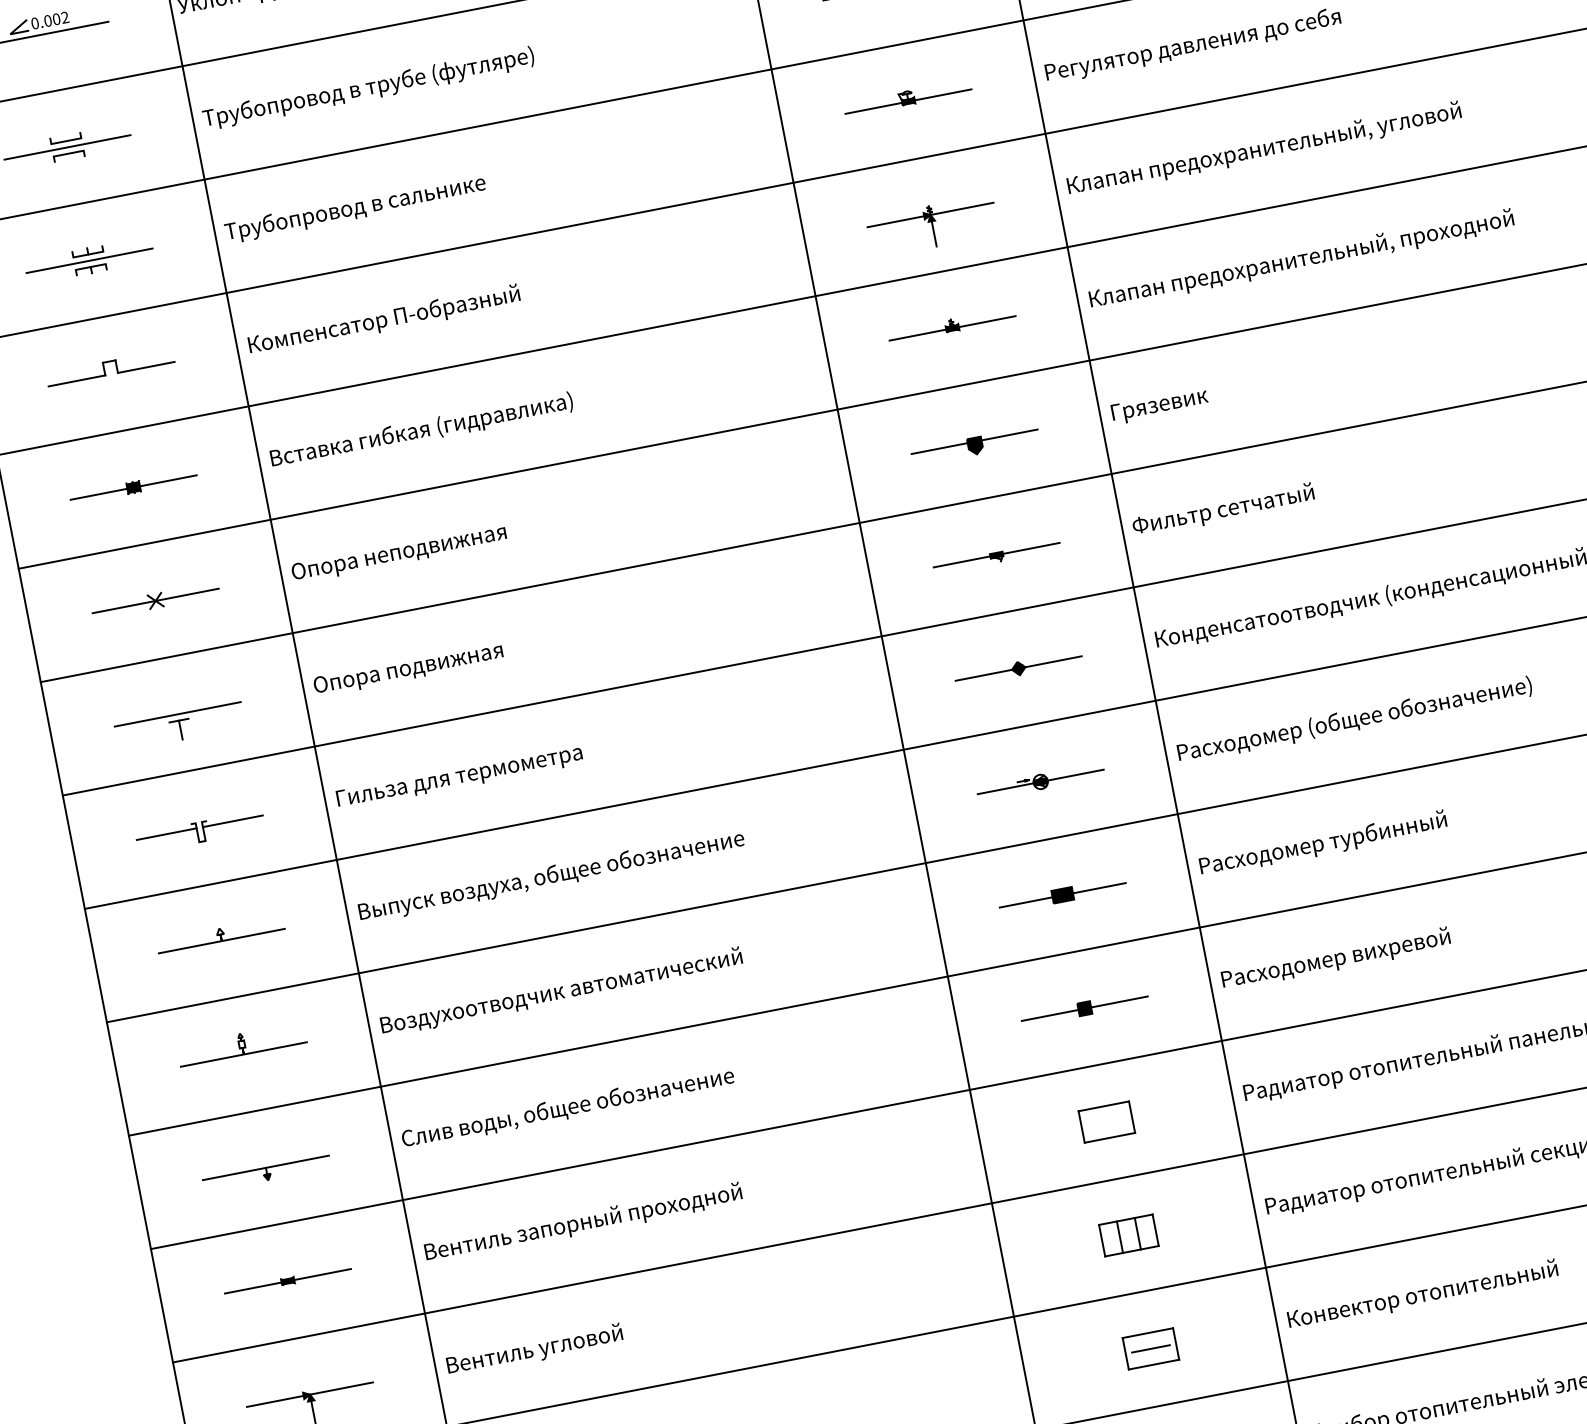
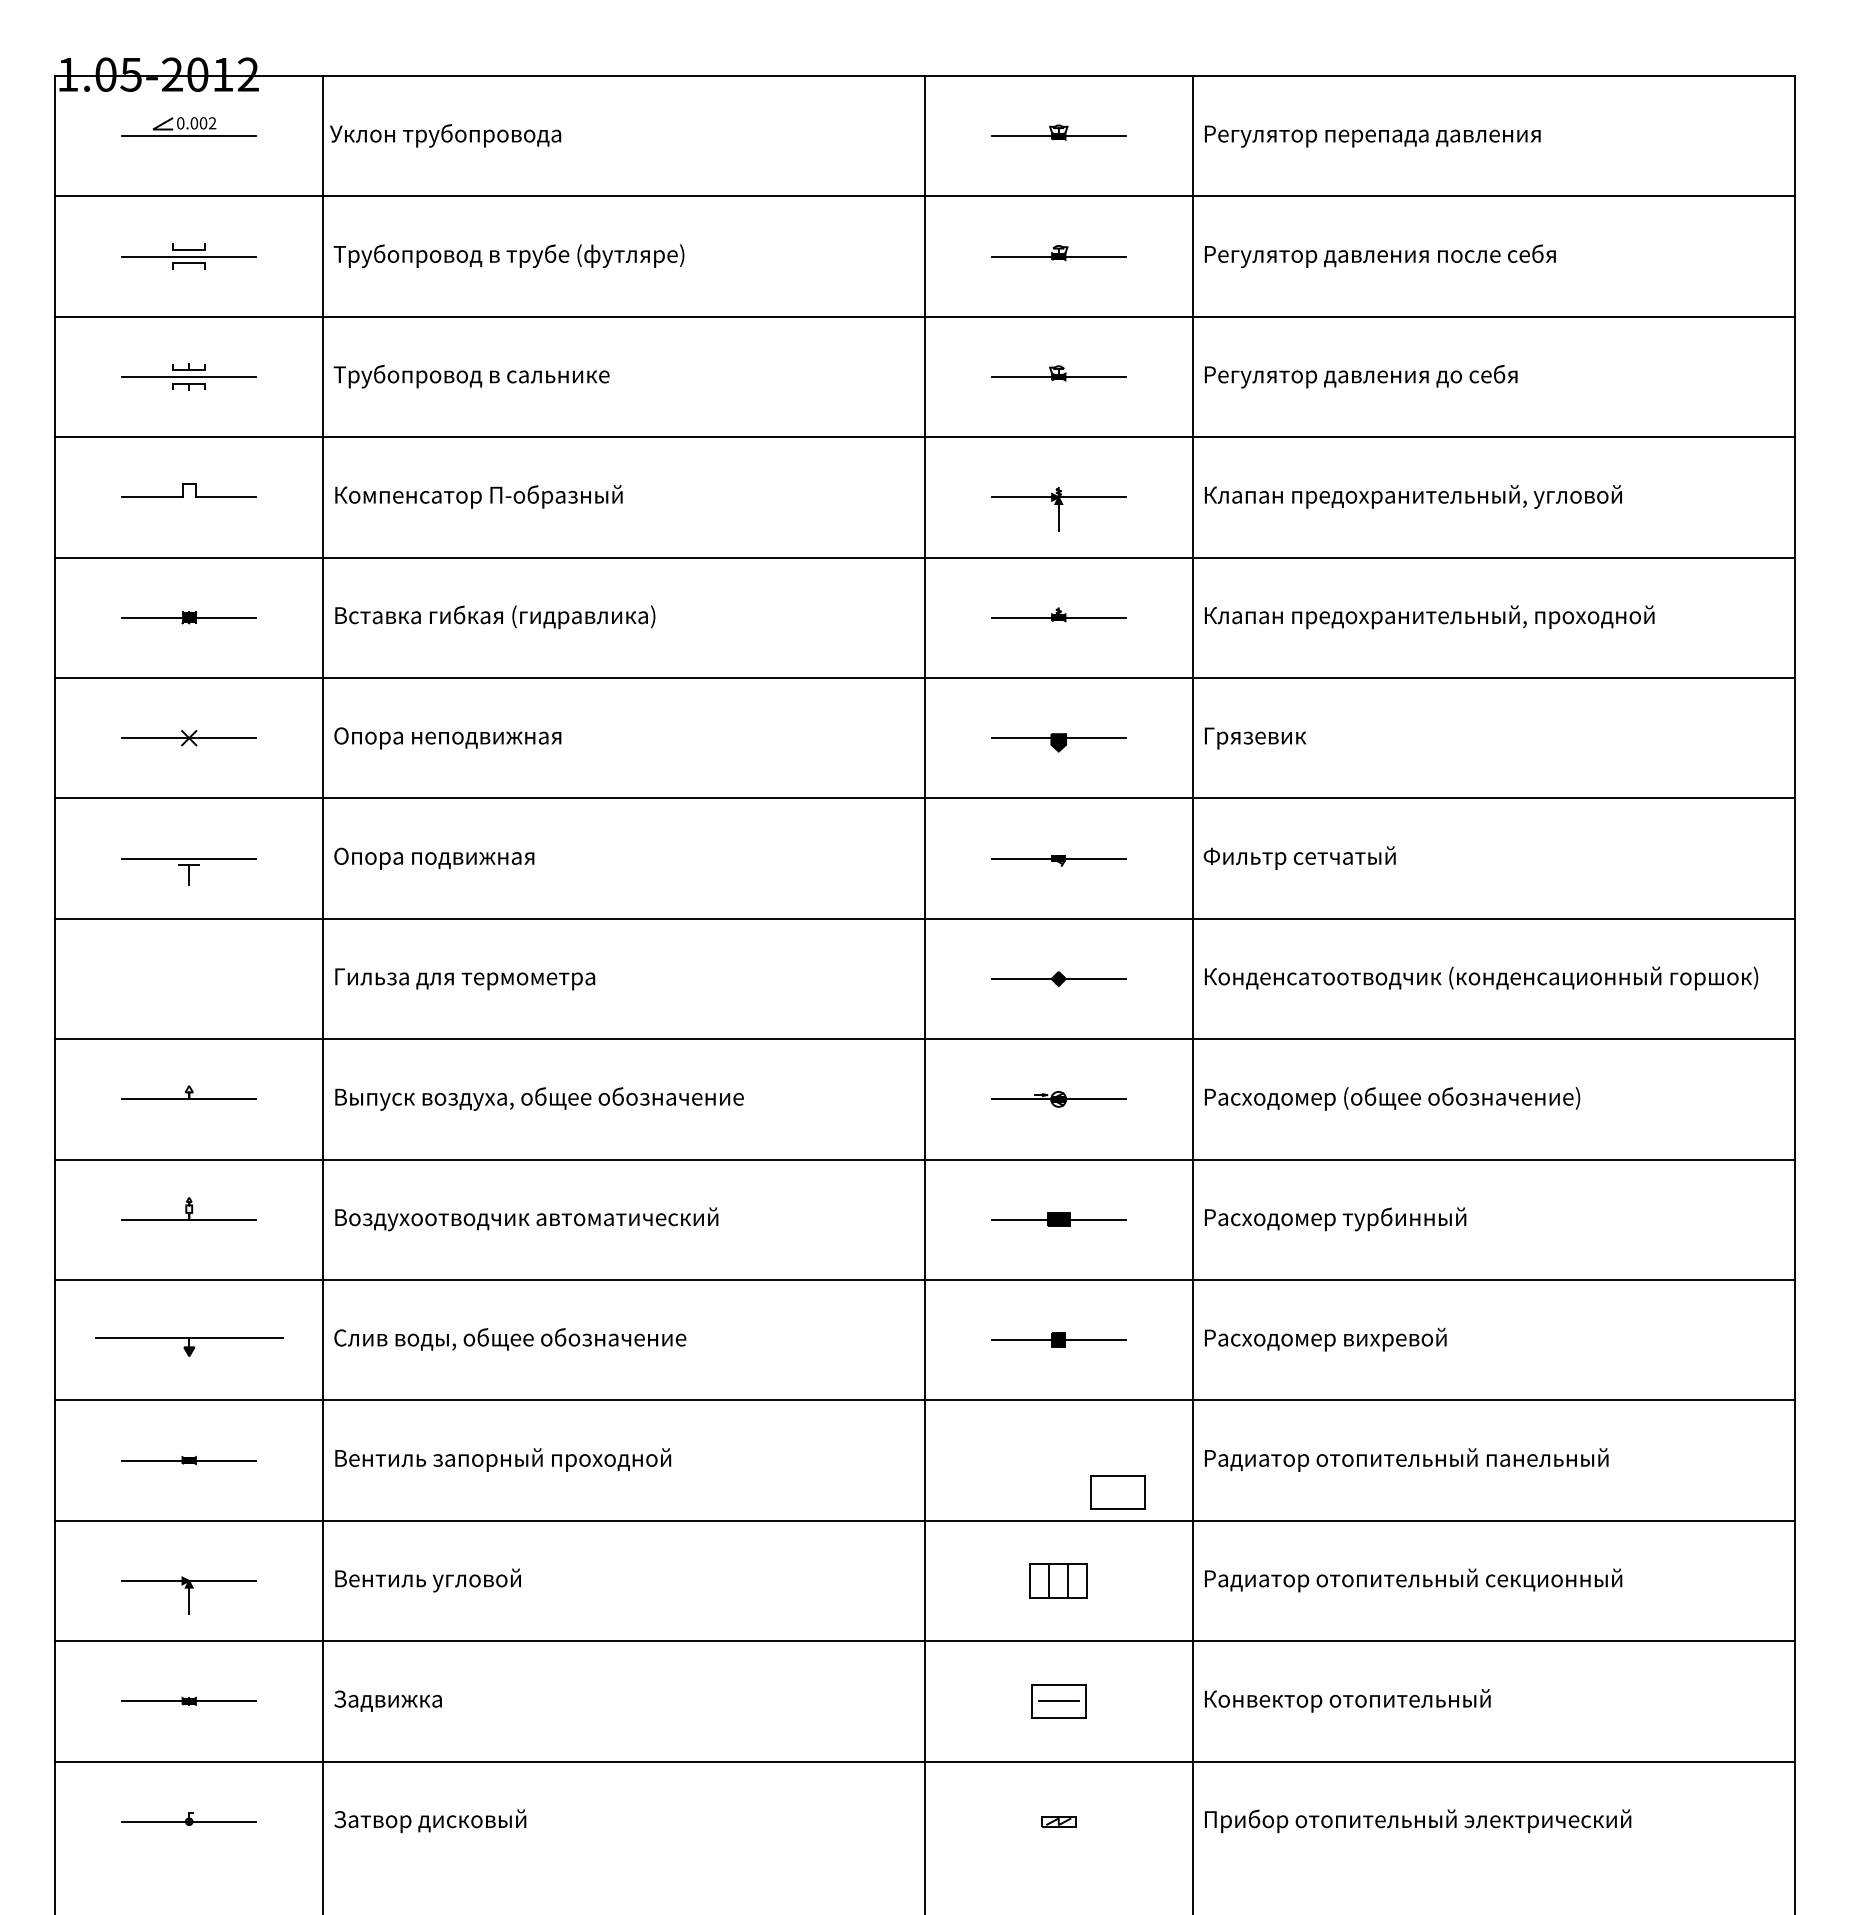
part: (199, 832) -> (188, 983), removed
part: (1106, 1122) -> (1117, 1492), moved
part: (266, 1173) -> (188, 1346), size x1.4

